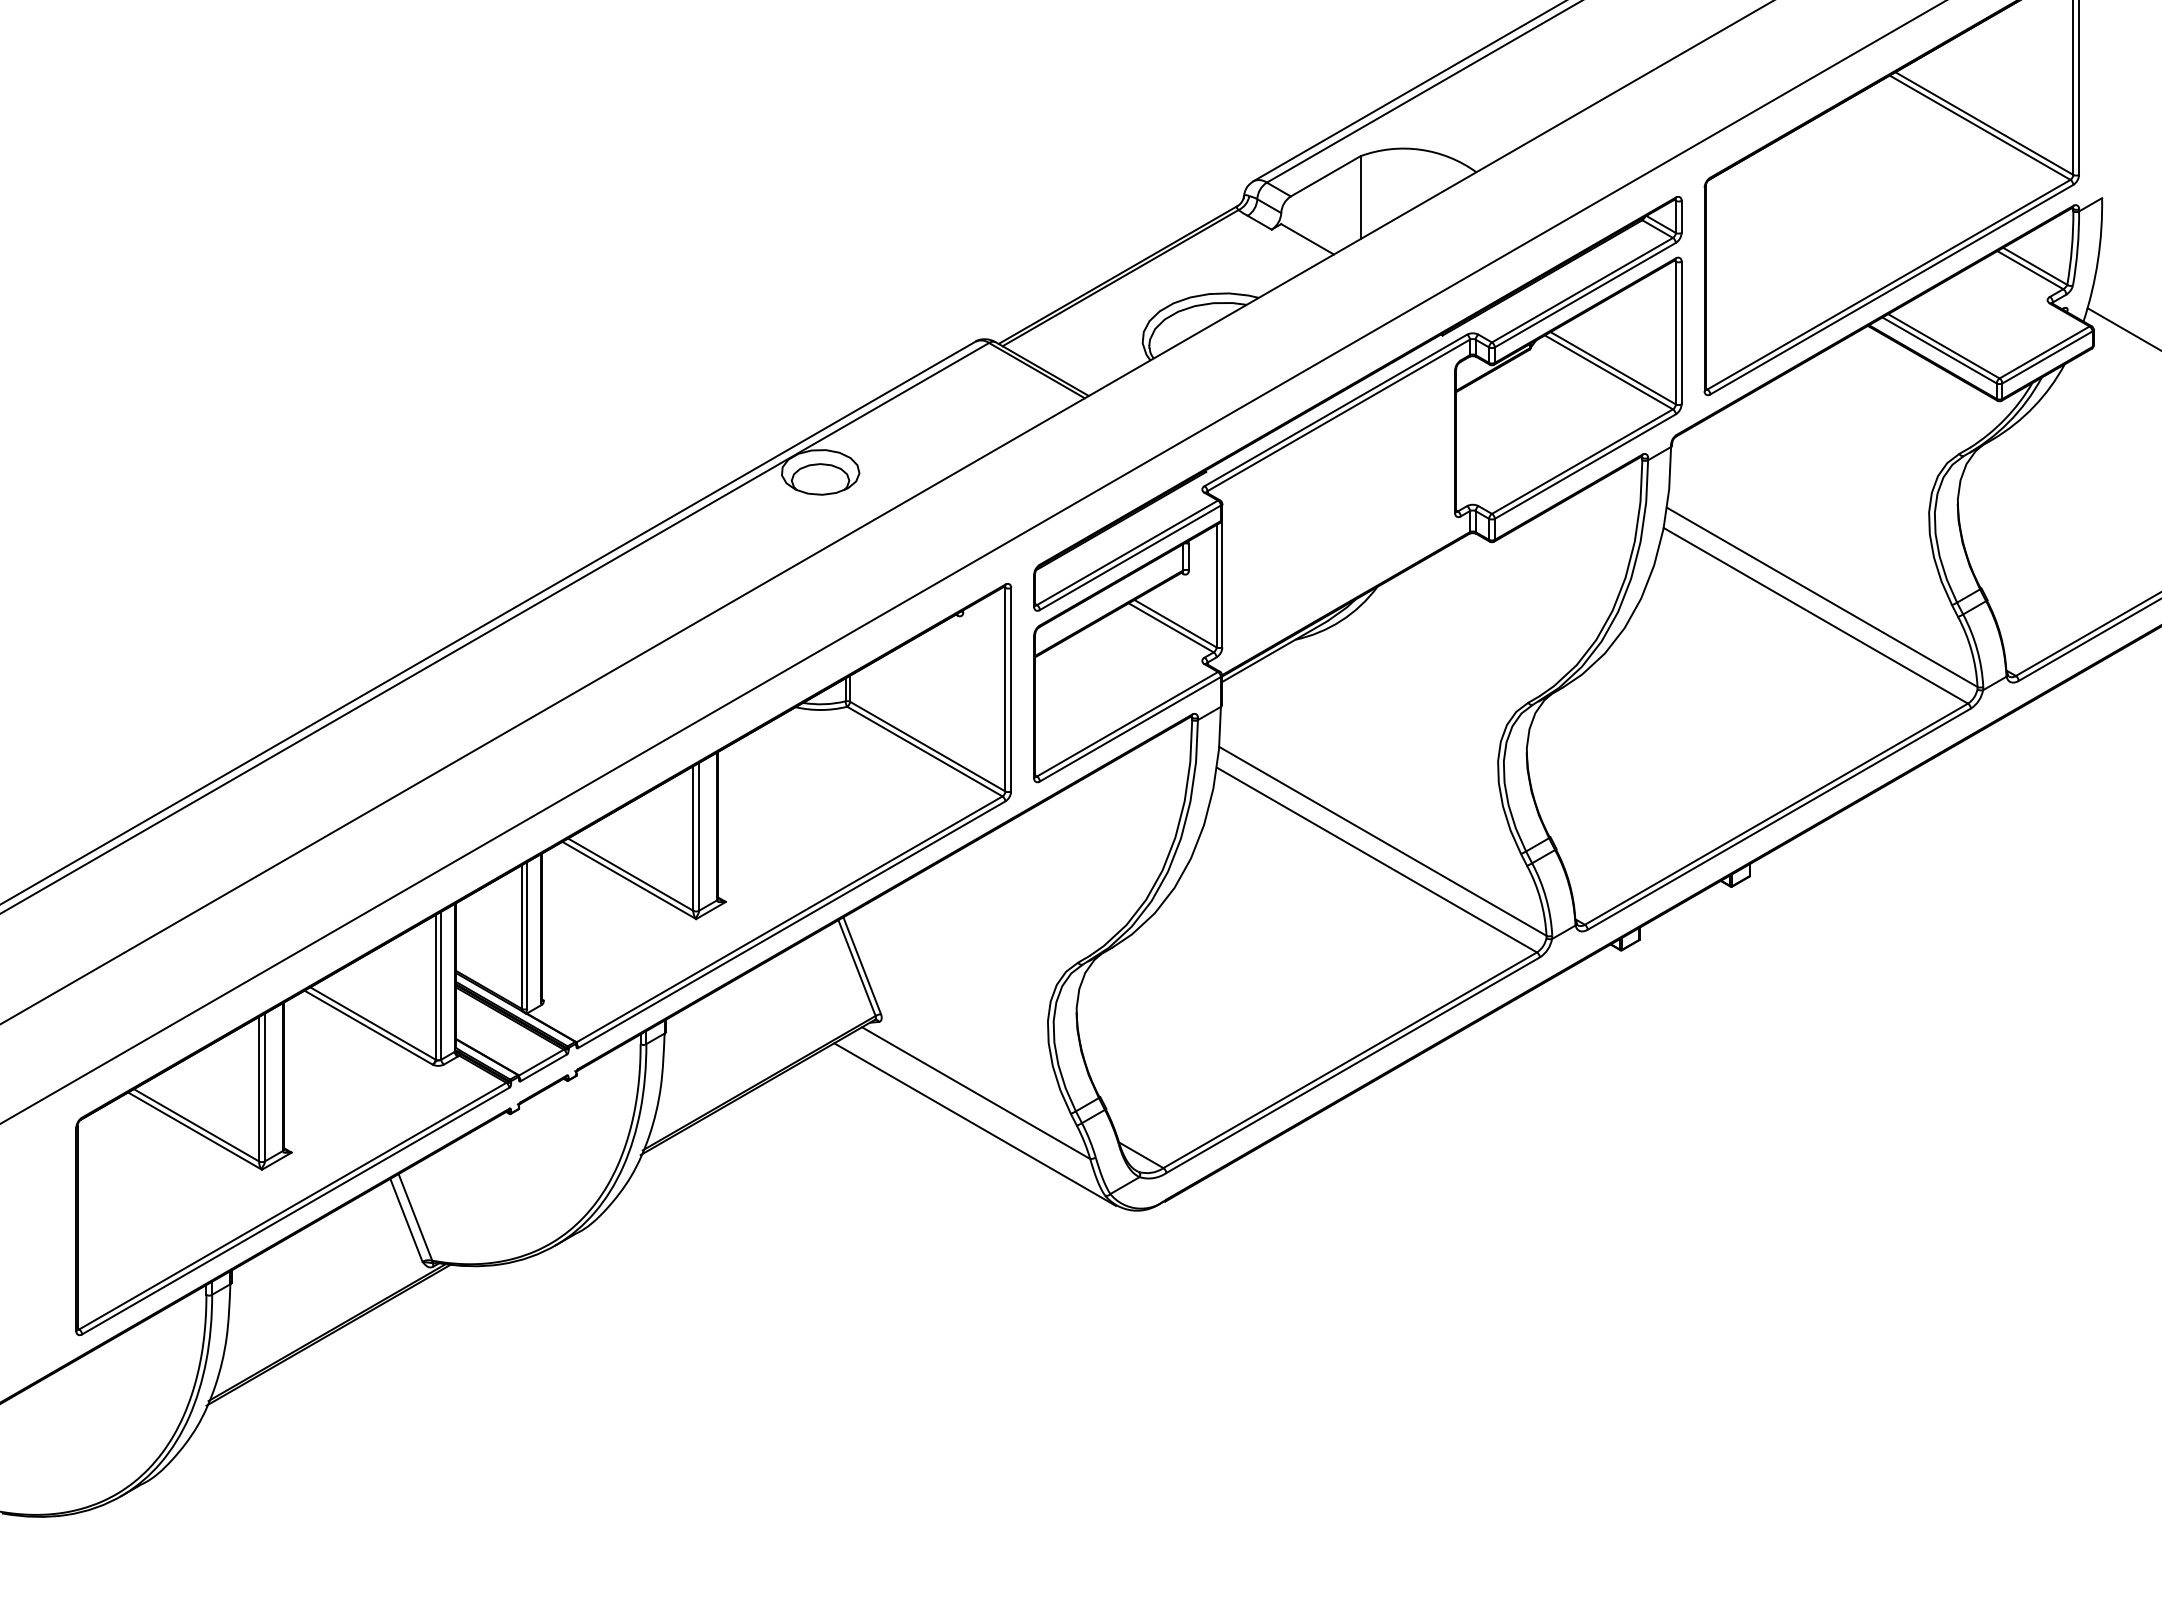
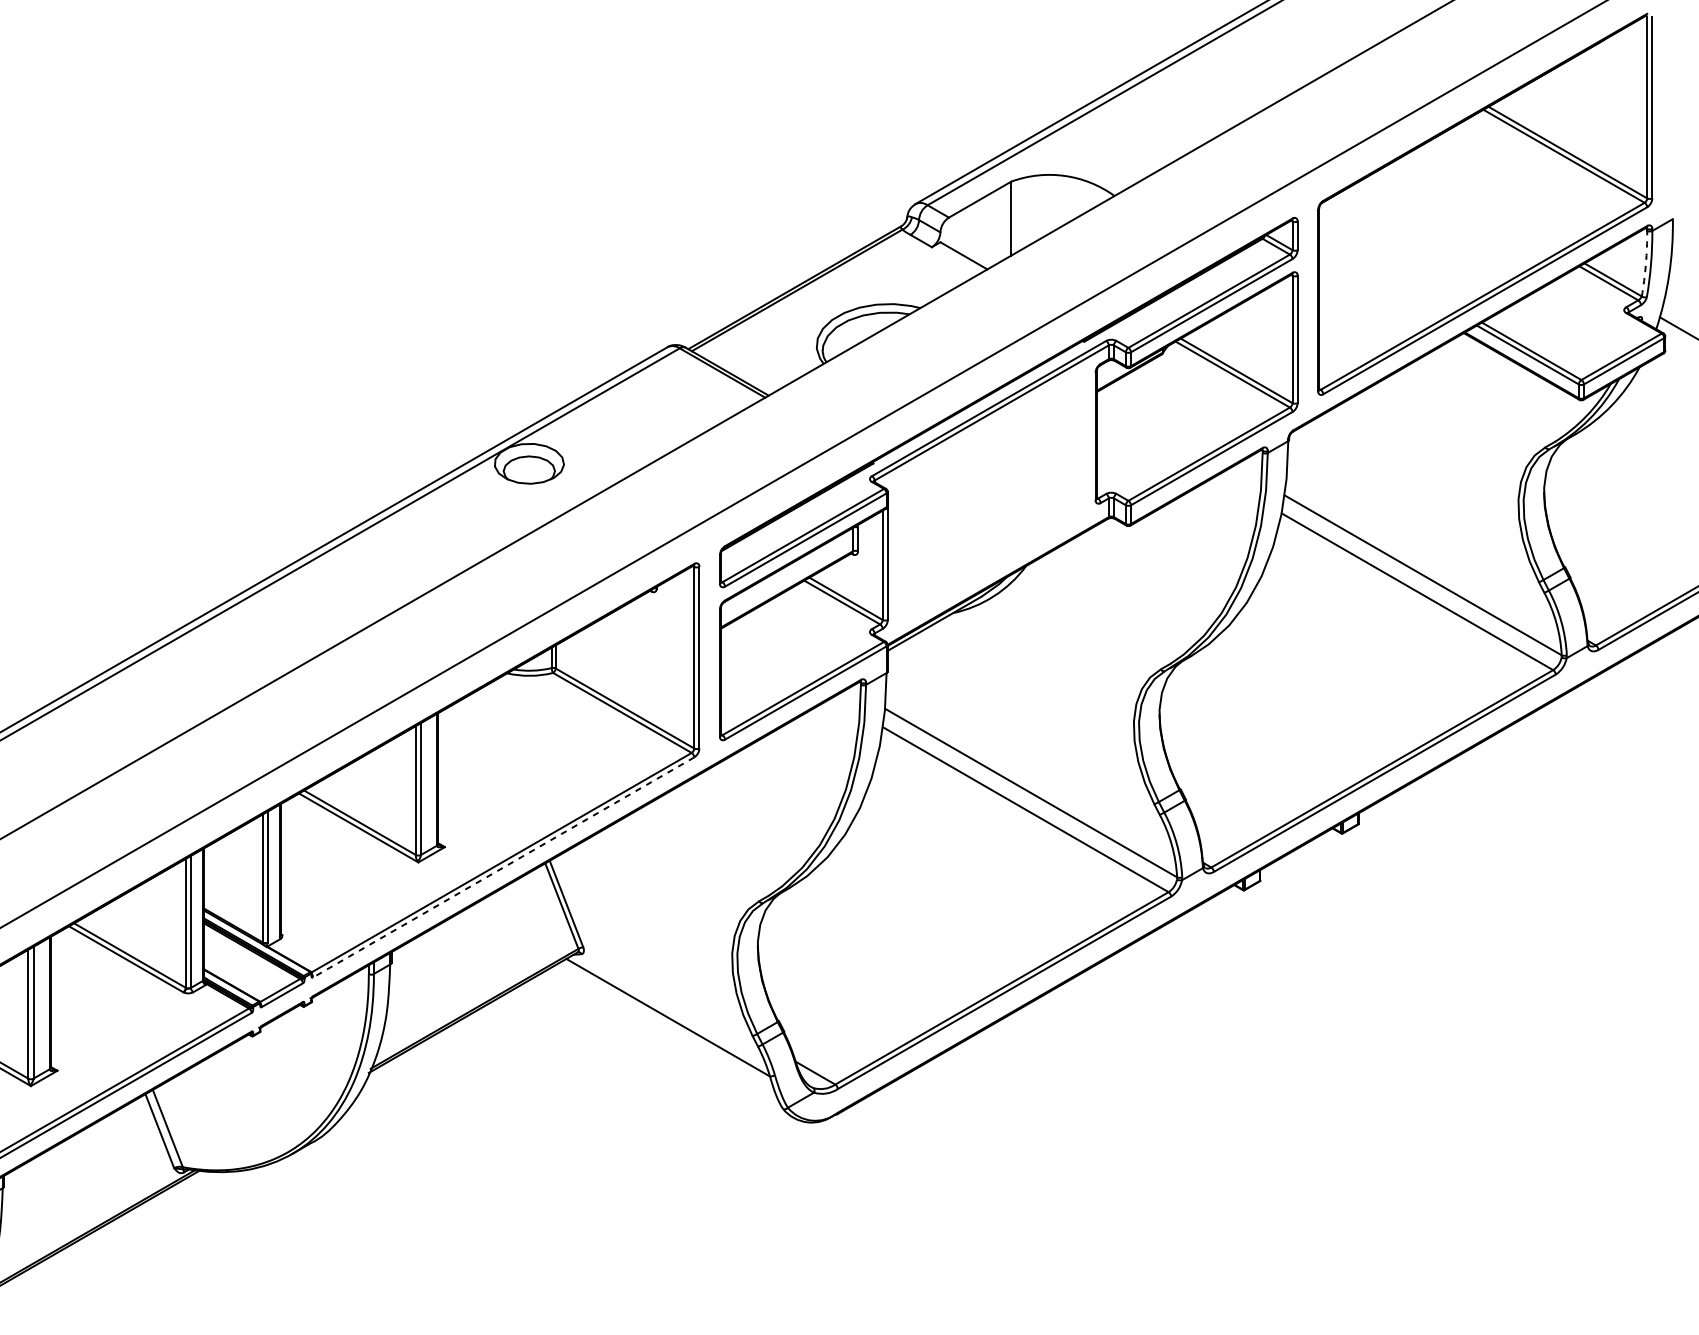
arc: (2071, 248) -> (1645, 264), solid -> dashed
line: (791, 924) -> (503, 867), solid -> dashed
line: (975, 1124) -> (667, 1045), removed

